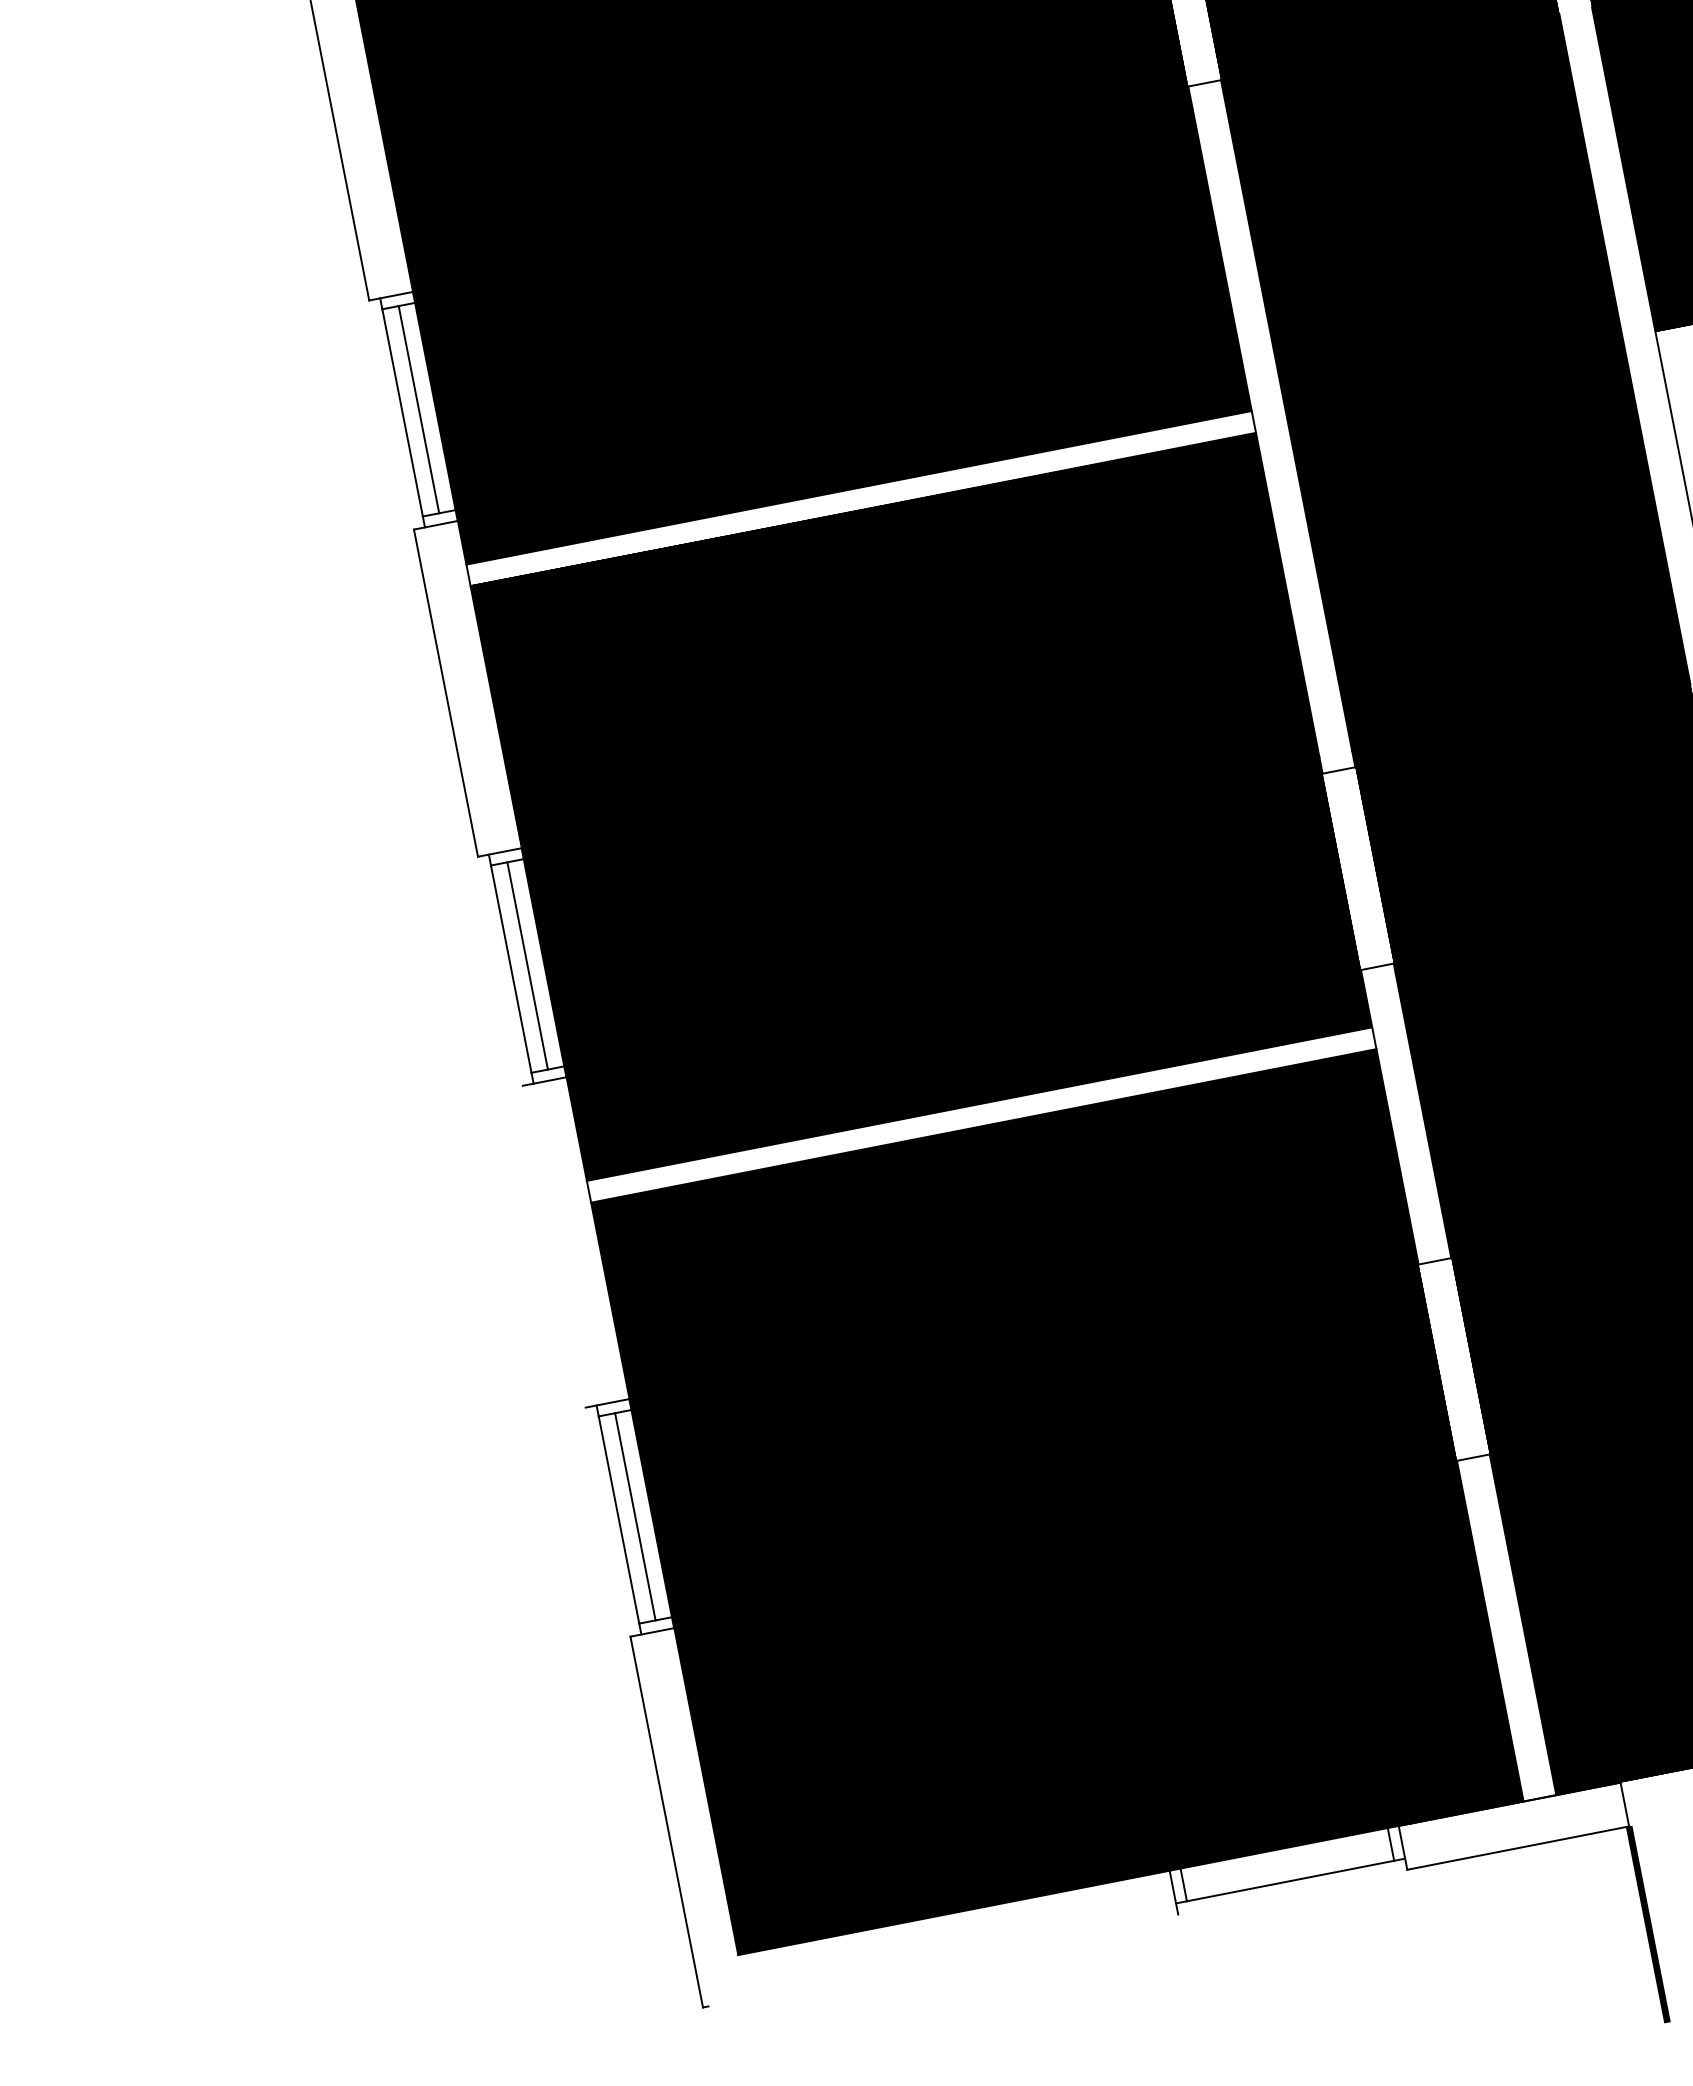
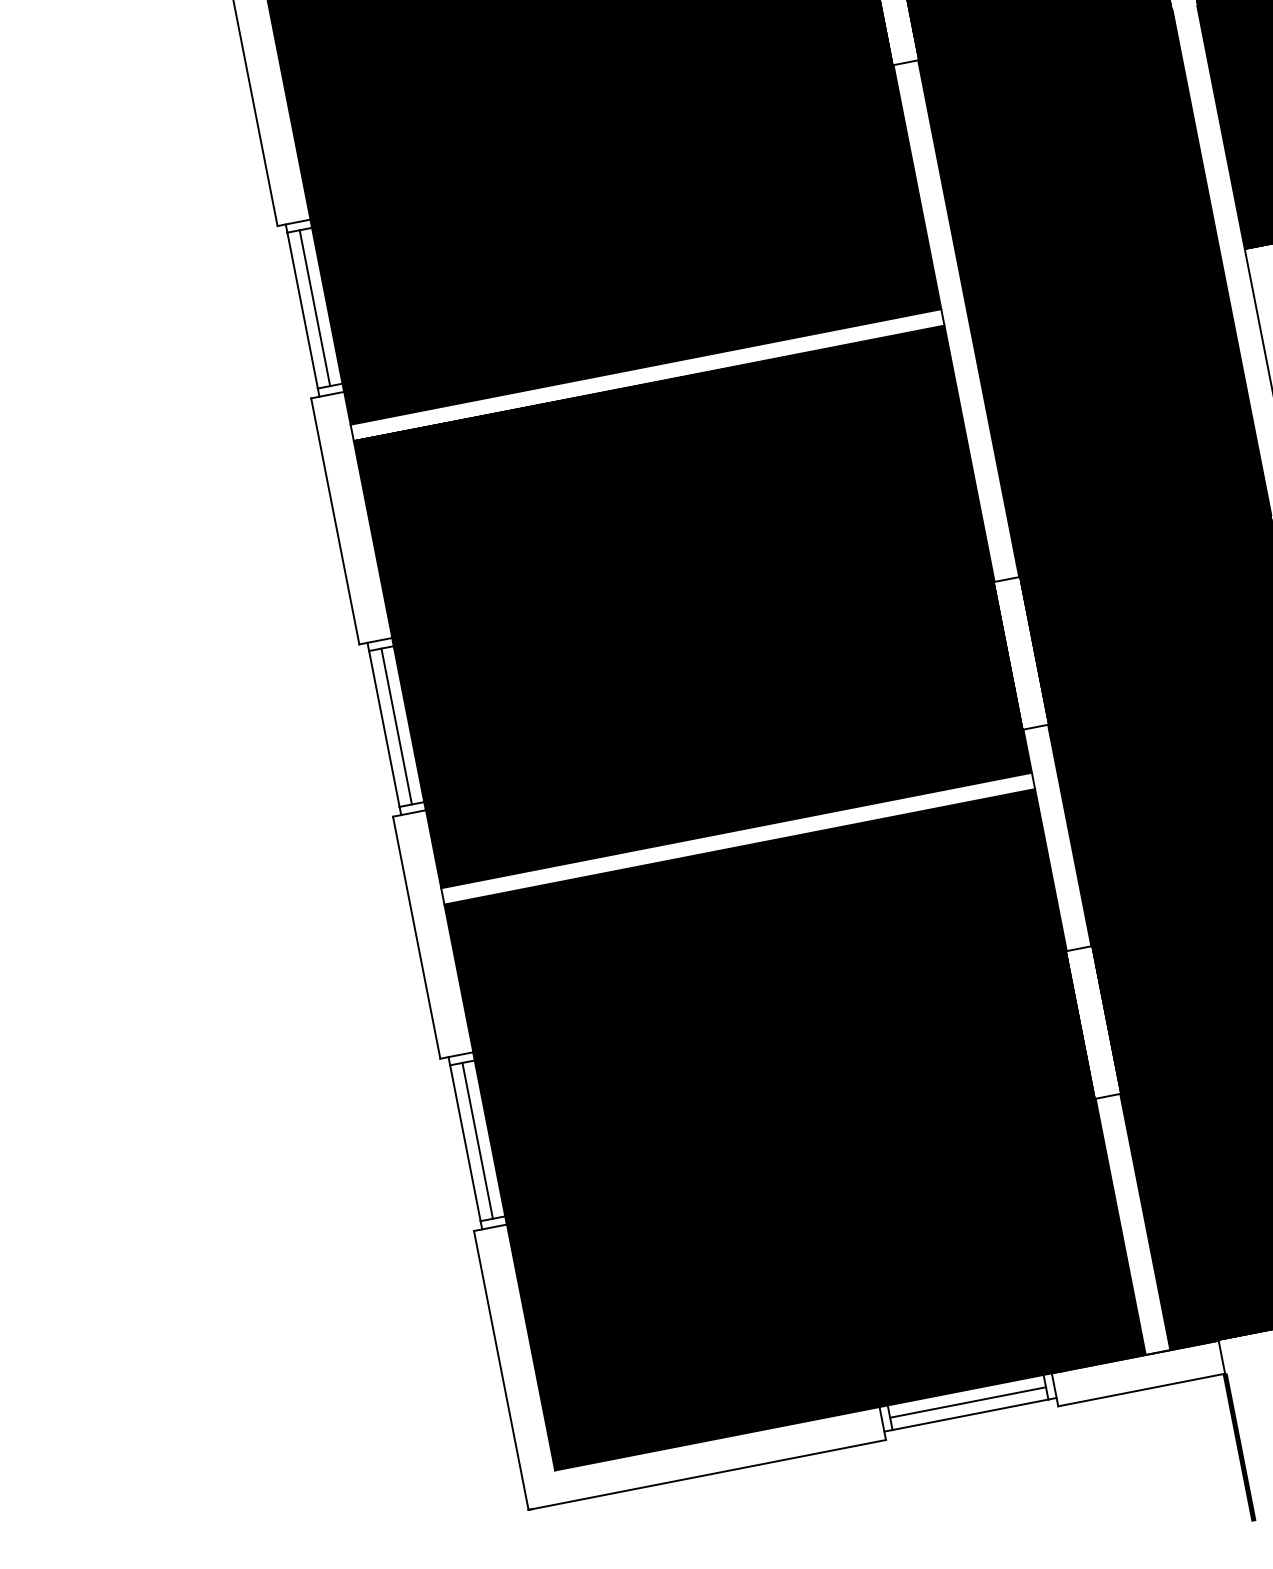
line: (553, 1246) -> (416, 937), added
line: (1287, 1864) -> (968, 1402), added
line: (940, 1960) -> (707, 1474), added

